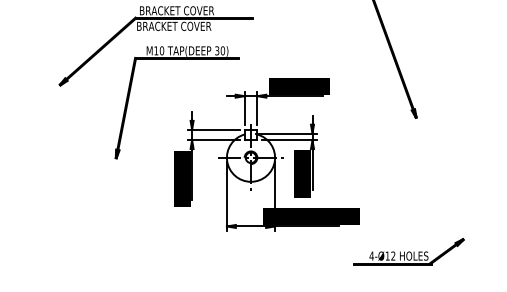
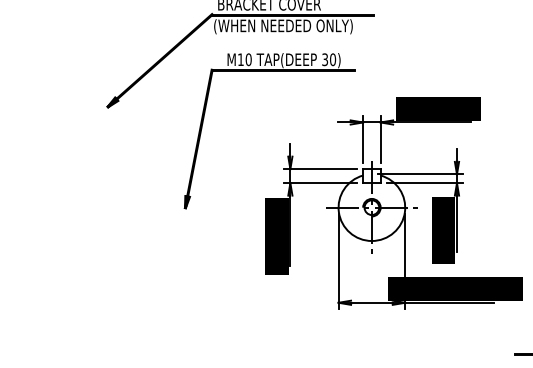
text: (187, 26) -> (283, 26), BRACKET COVER -> (WHEN NEEDED ONLY)

